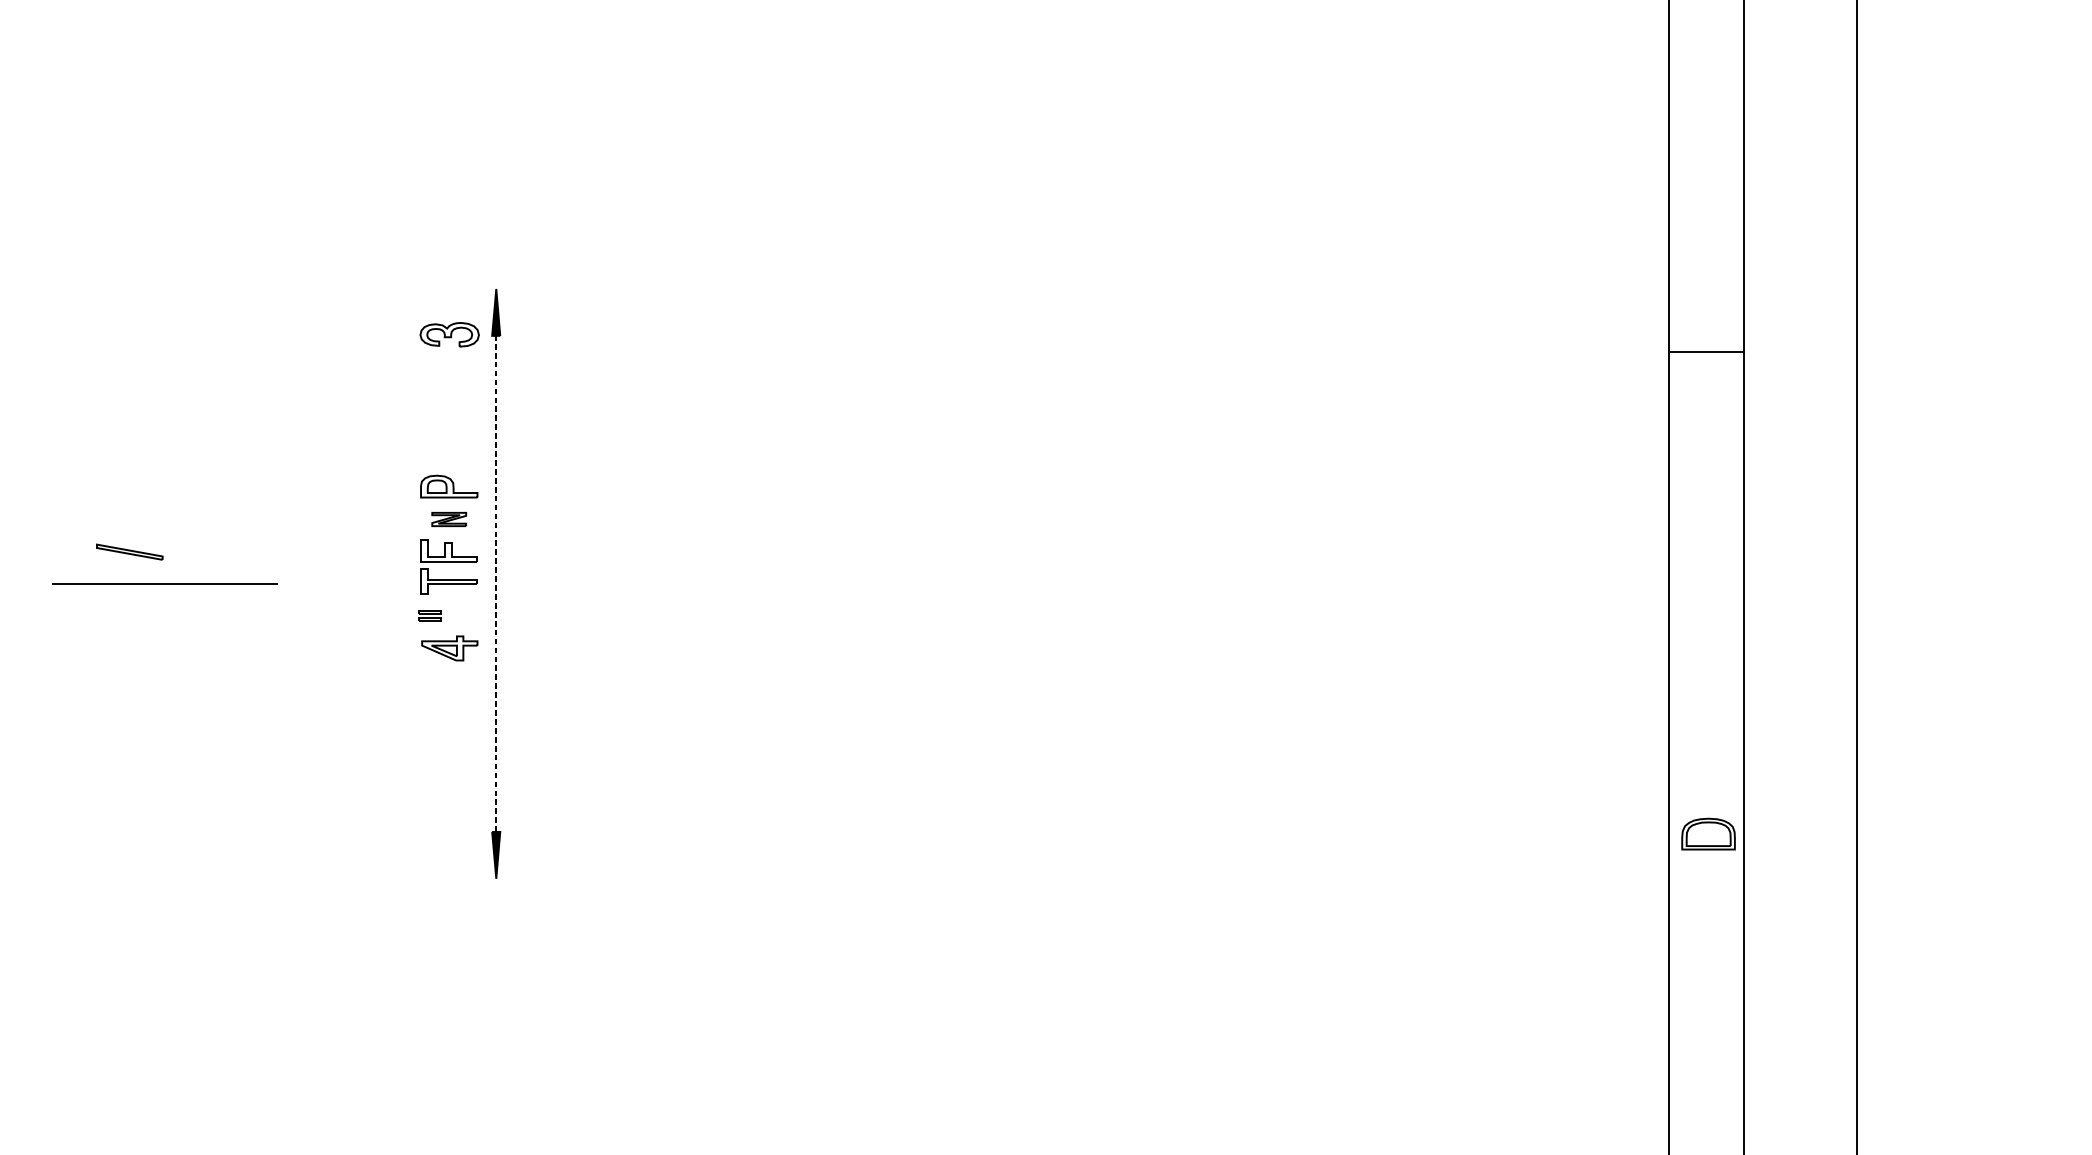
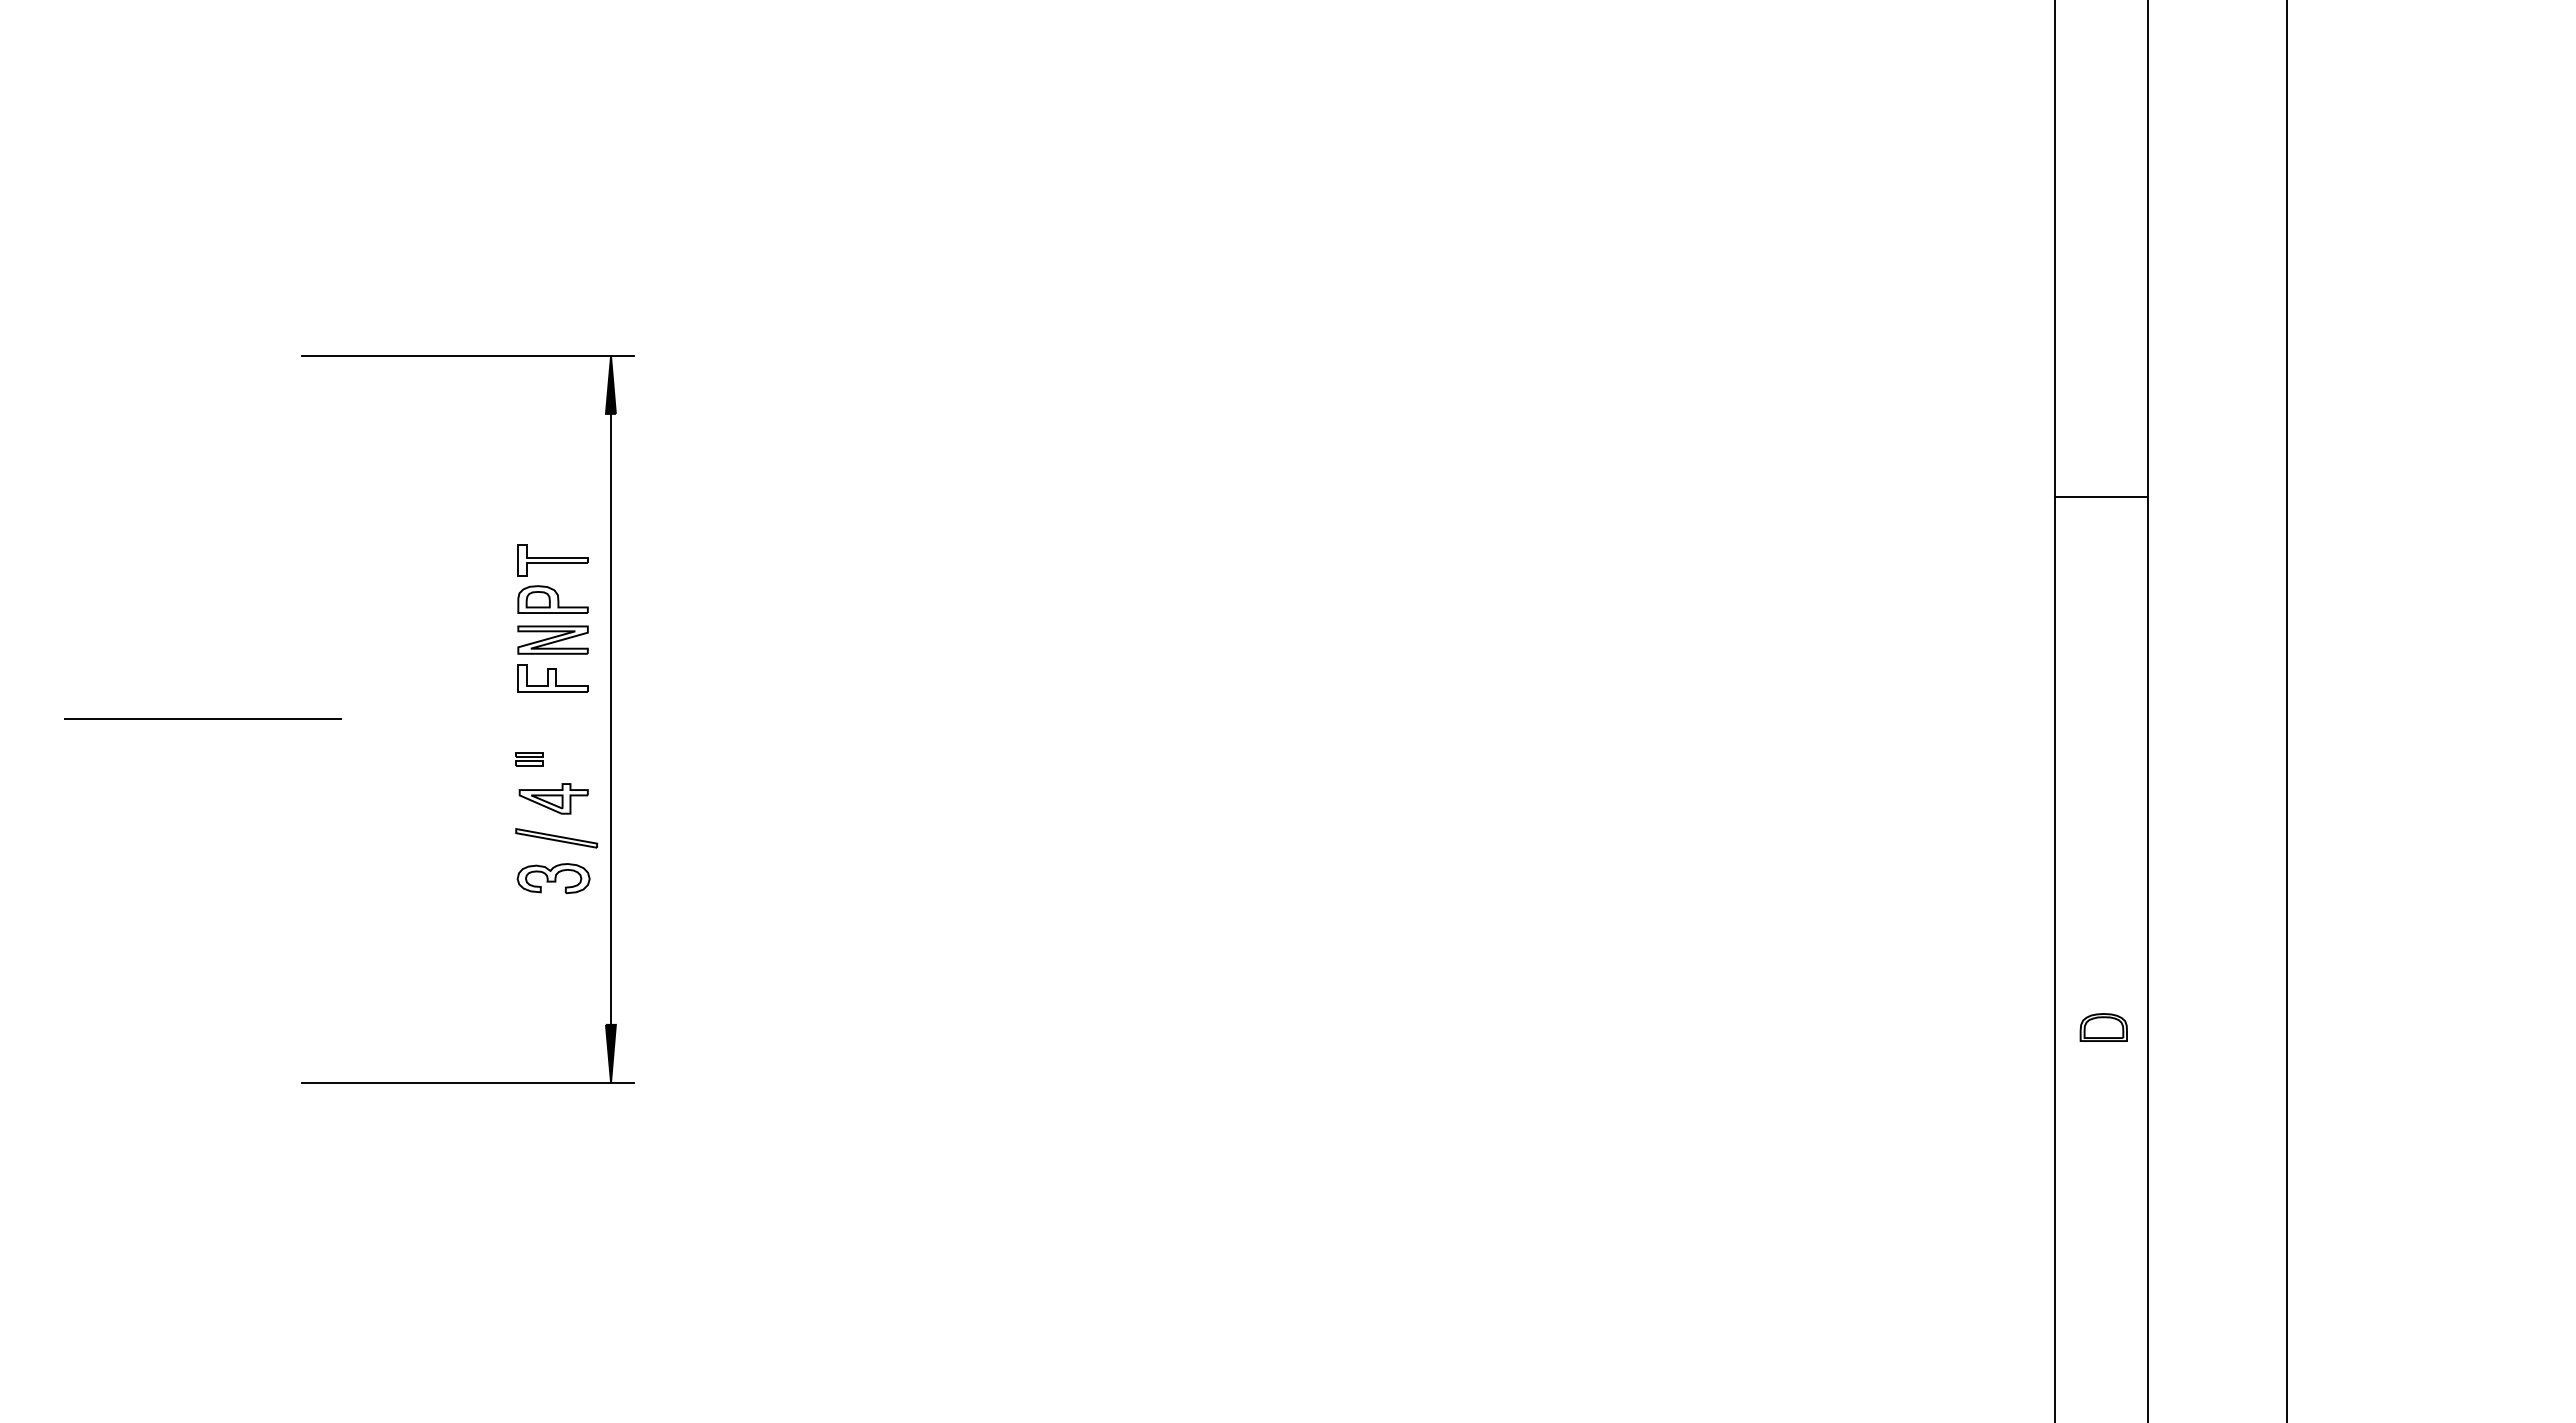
line: (380, 289) -> (468, 356), added
part: (449, 334) -> (553, 878), moved
line: (1706, 351) -> (2101, 496), moved
part: (448, 519) -> (552, 639), size x1.67
part: (129, 552) -> (556, 838), moved
part: (448, 581) -> (552, 560), moved
line: (496, 583) -> (611, 718), dashed -> solid
part: (1708, 834) -> (2103, 1027), size x0.71
line: (380, 878) -> (468, 1082), added

